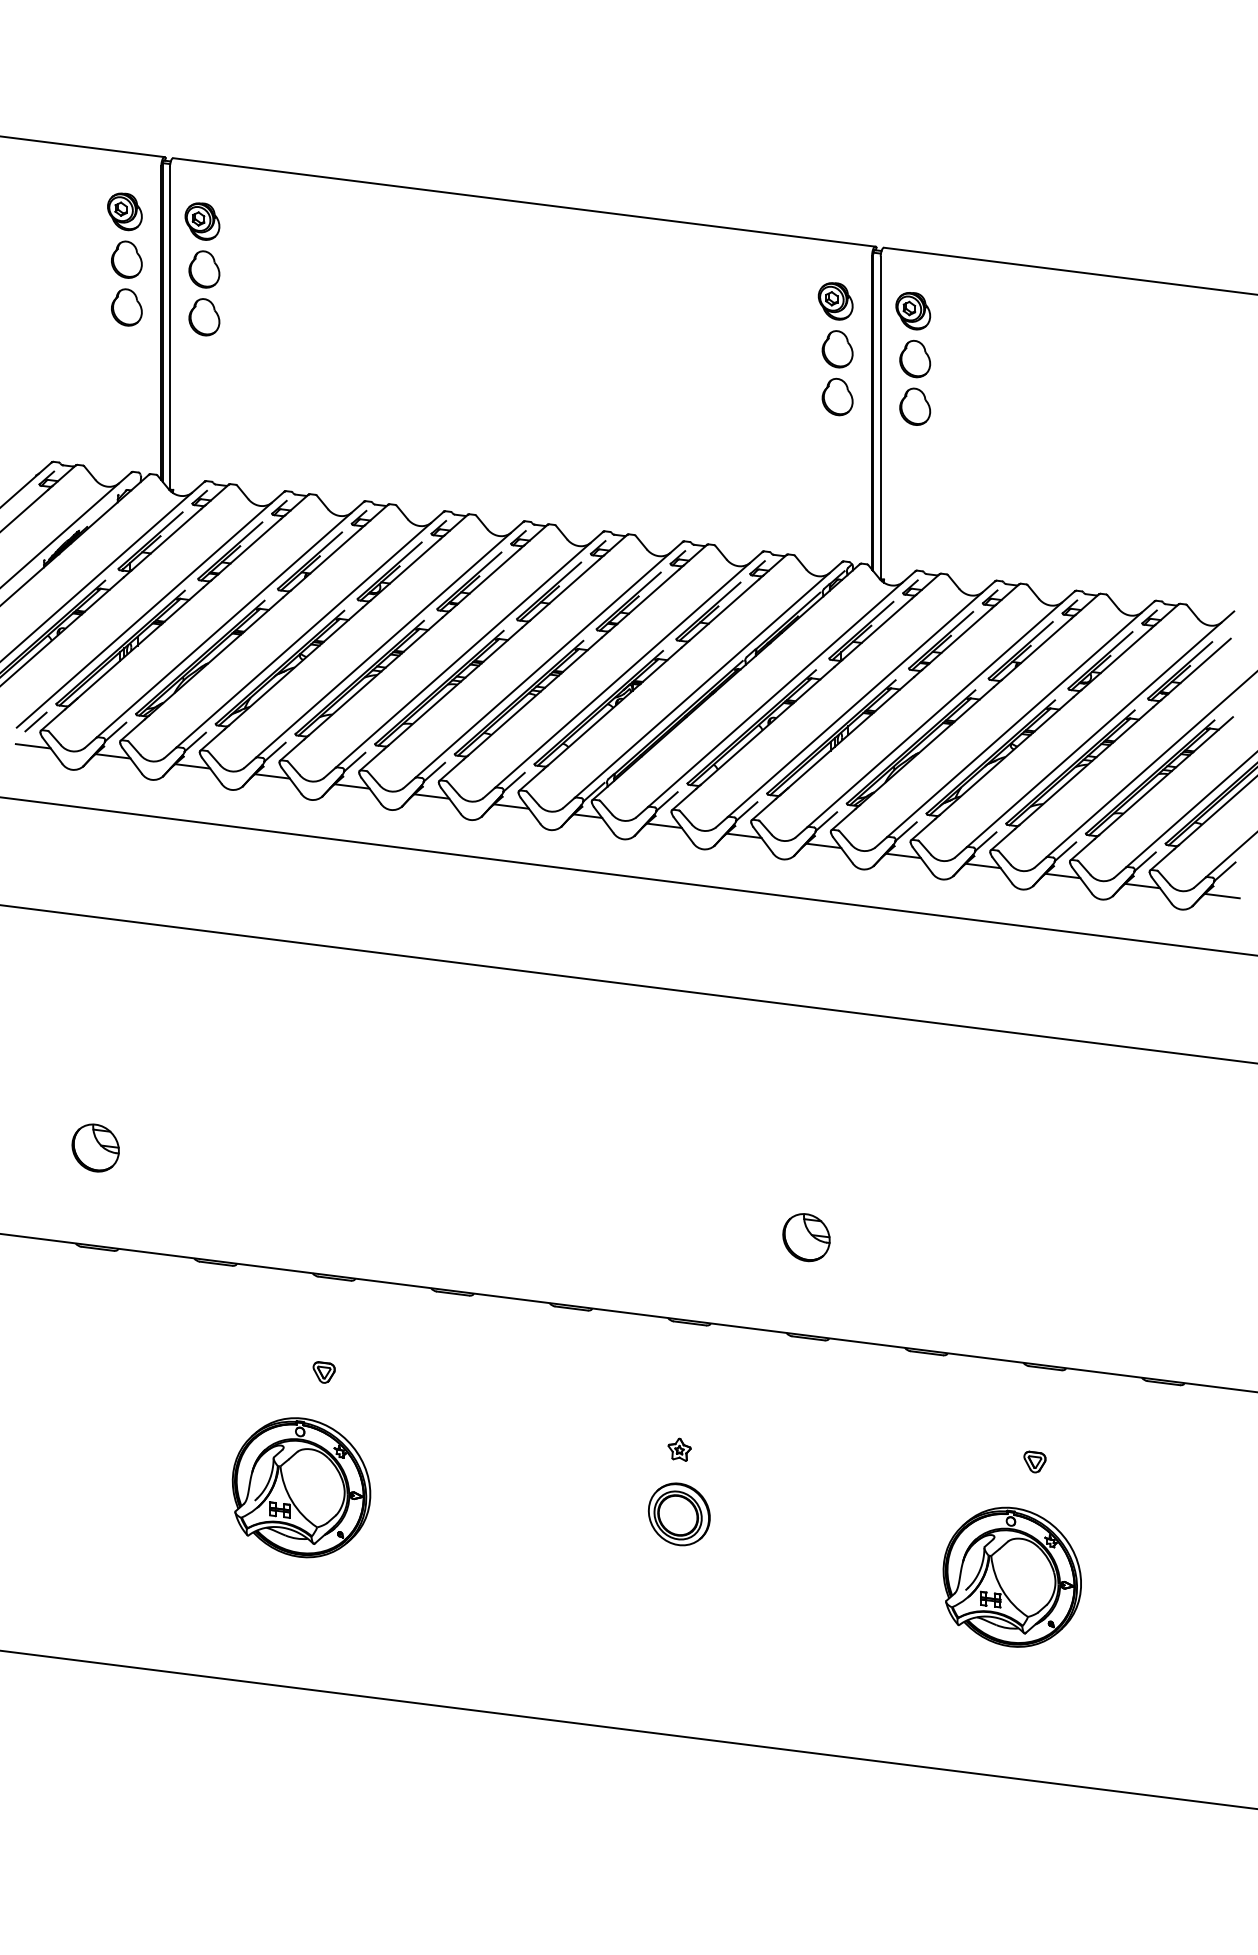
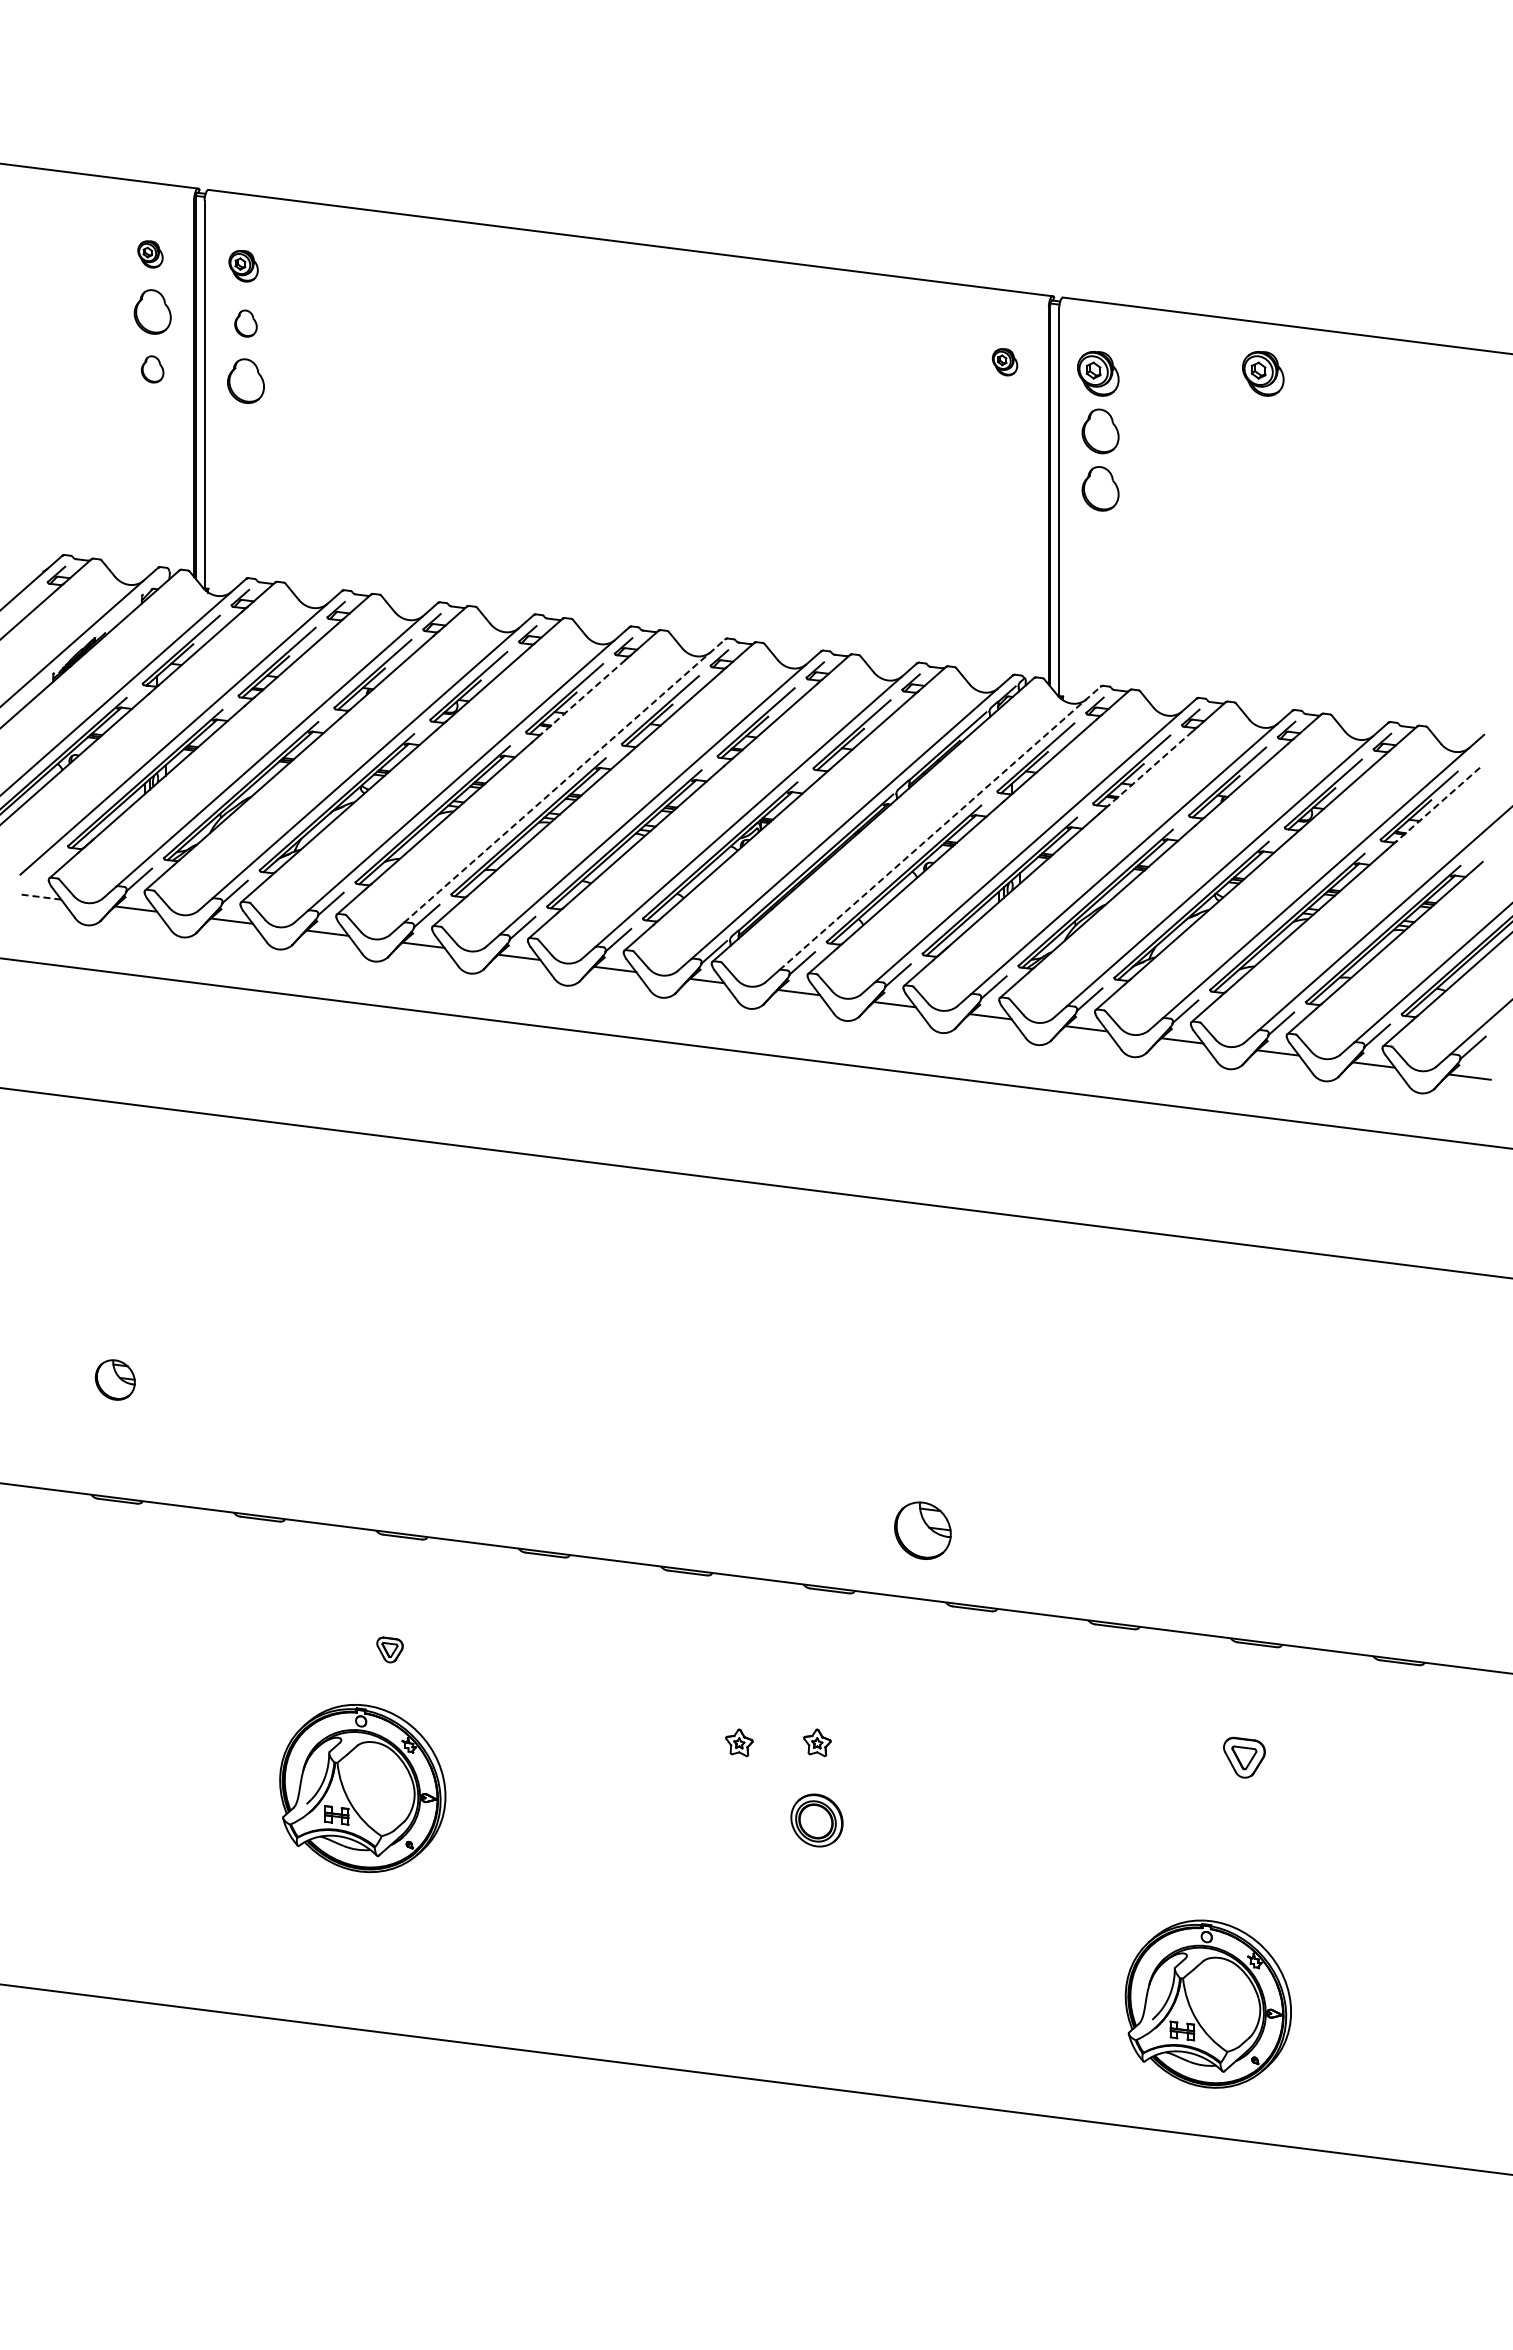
part: (124, 211) -> (150, 254), size x0.6
part: (202, 221) -> (243, 266), size x0.7
part: (204, 269) -> (245, 323), size x0.6
part: (835, 301) -> (1004, 362), size x0.6
part: (126, 307) -> (152, 369), size x0.6
part: (1050, 310) -> (1263, 373), added
part: (837, 349) -> (1007, 419), removed
part: (837, 396) -> (1007, 476), removed
line: (485, 579) -> (583, 696), solid -> dashed
line: (956, 639) -> (1150, 768), solid -> dashed
line: (469, 649) -> (564, 780), solid -> dashed
line: (1196, 669) -> (1438, 804), solid -> dashed
line: (782, 689) -> (940, 828), solid -> dashed
line: (35, 721) -> (43, 867), removed
line: (32, 745) -> (39, 896), solid -> dashed
part: (95, 1147) -> (115, 1379), size x0.7
part: (806, 1237) -> (922, 1530), moved
part: (614, 1449) -> (739, 1742), added
part: (1034, 1461) -> (1244, 1757), size x1.6
part: (678, 1514) -> (816, 1820), size x0.7
part: (1011, 1576) -> (1207, 2003), moved

